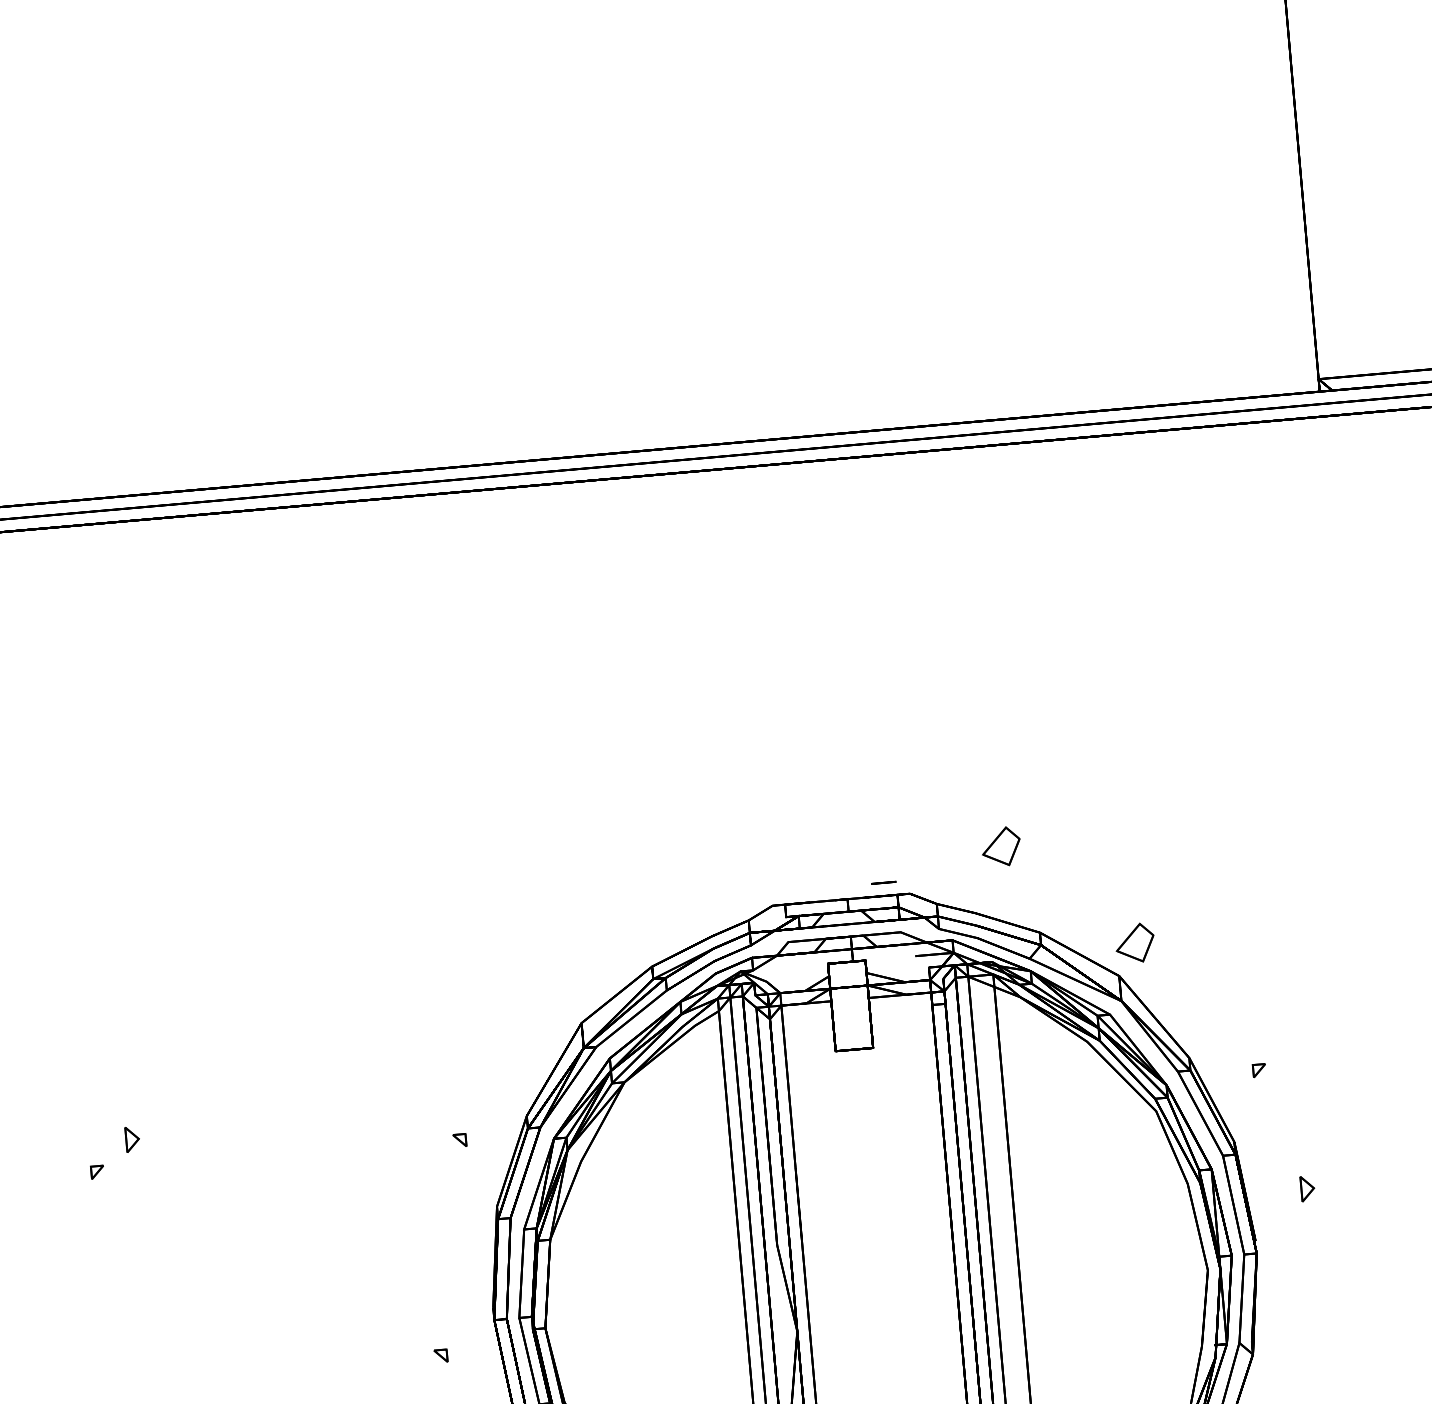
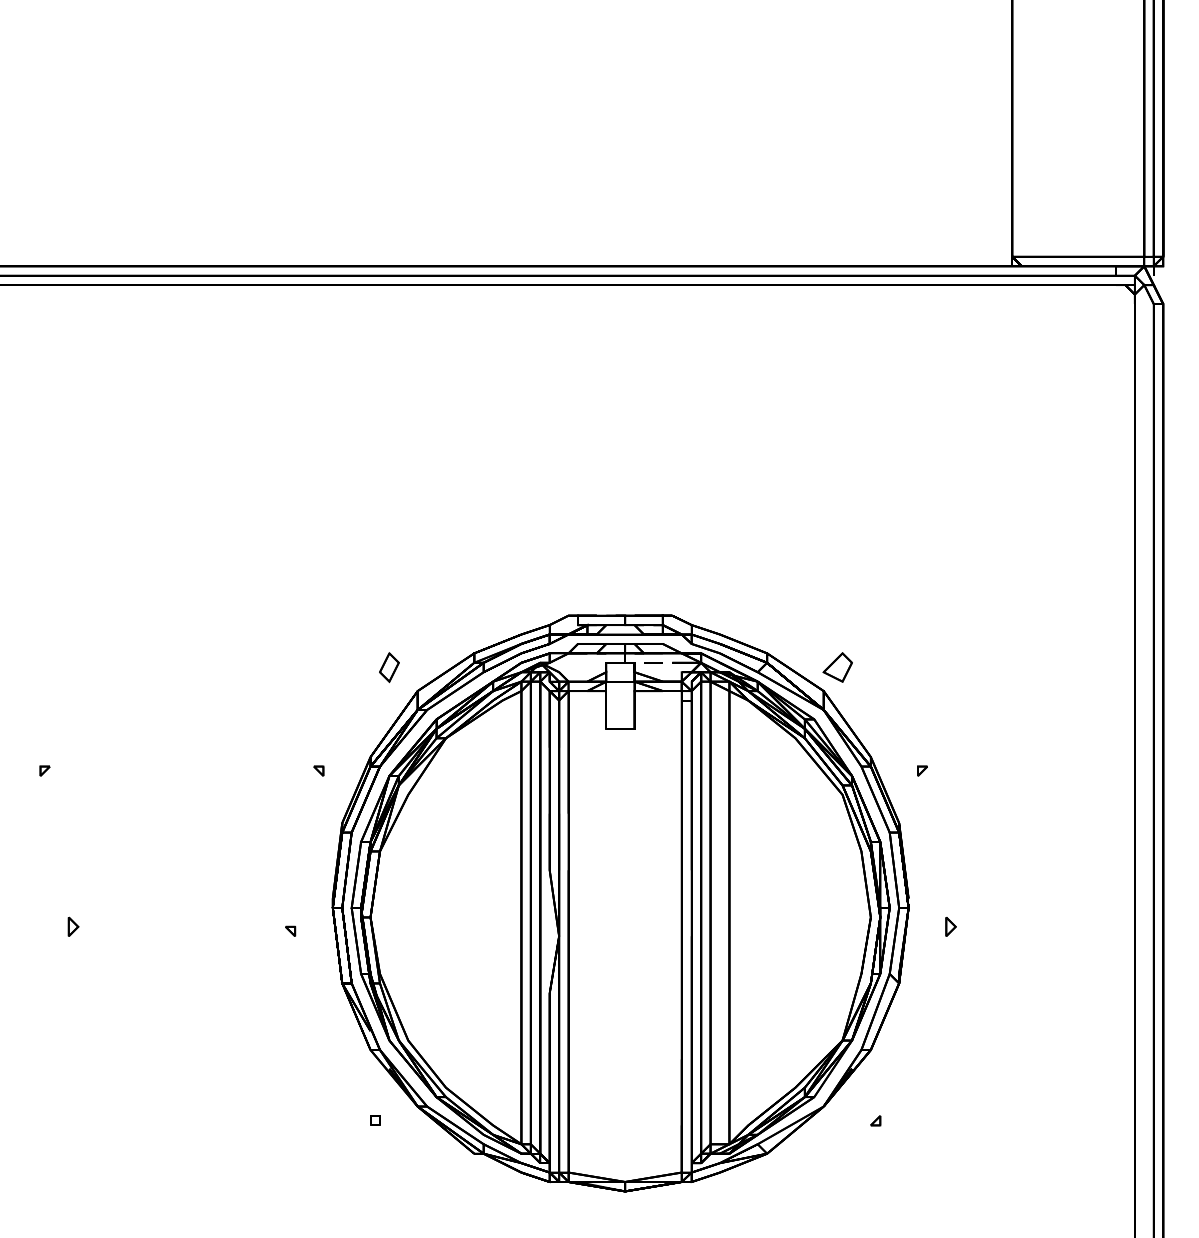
part: (1000, 846) -> (743, 586), removed
line: (883, 882) -> (653, 662), moved
part: (541, 995) -> (389, 667), added
part: (132, 1138) -> (73, 926), moved
part: (1306, 1188) -> (950, 926), moved

